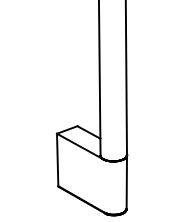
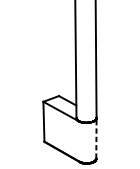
line: (126, 182) -> (96, 138), solid -> dashed

